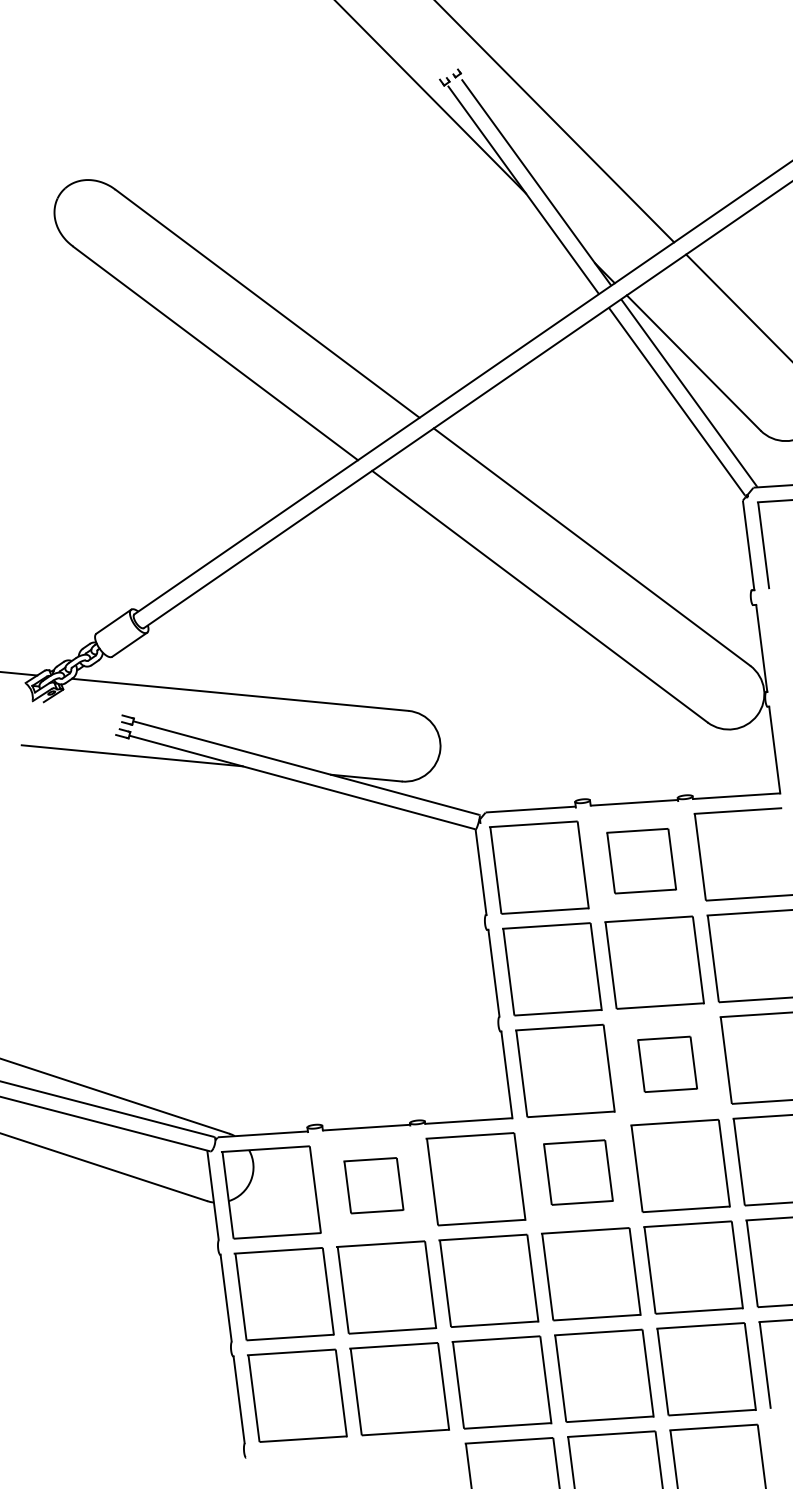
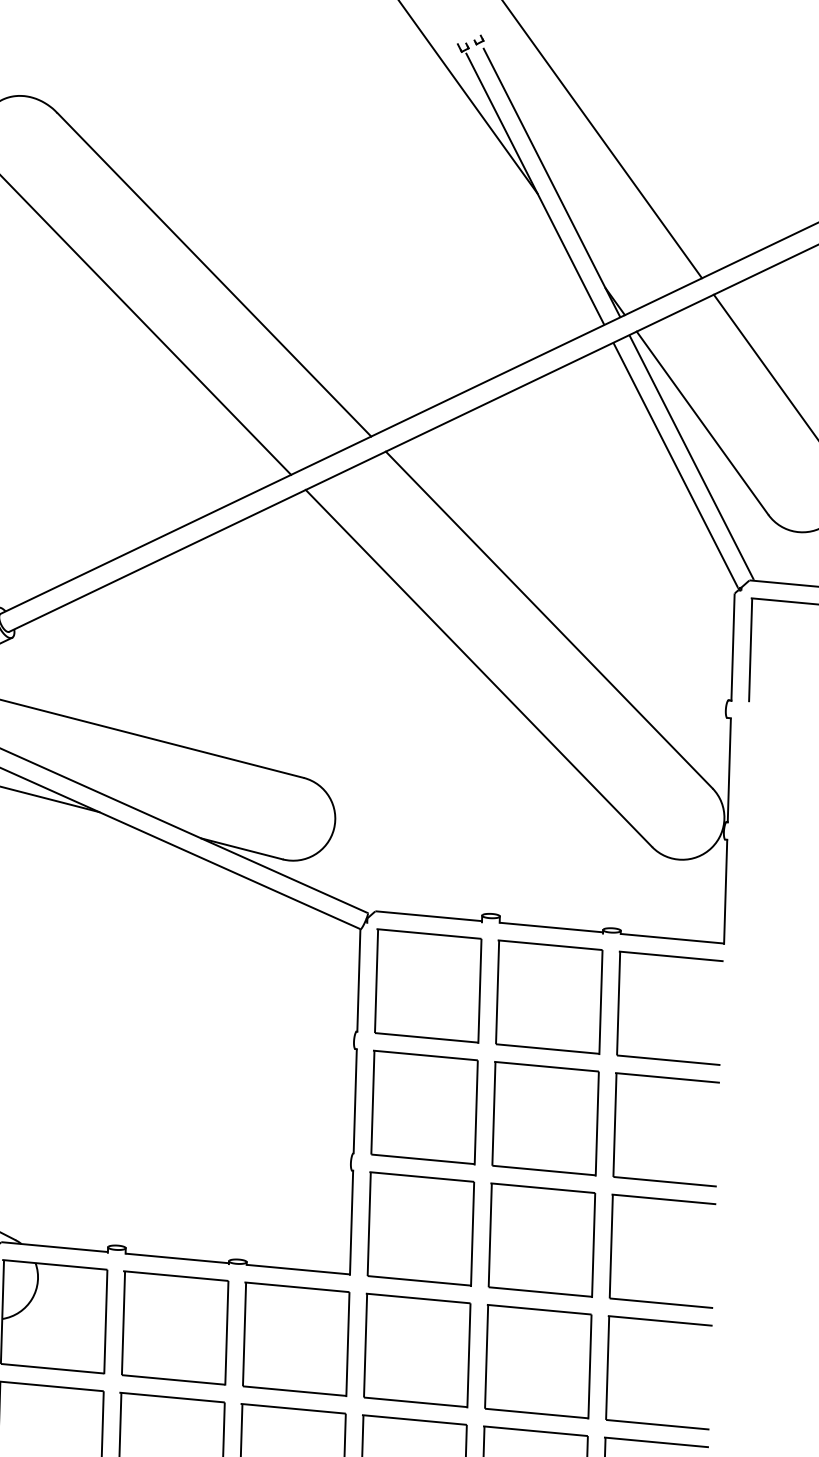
part: (641, 861) -> (548, 997), size x1.43
part: (667, 1064) -> (541, 1240), size x1.67
part: (578, 1172) -> (417, 1350), size x1.43
part: (373, 1185) -> (174, 1327), size x1.67

